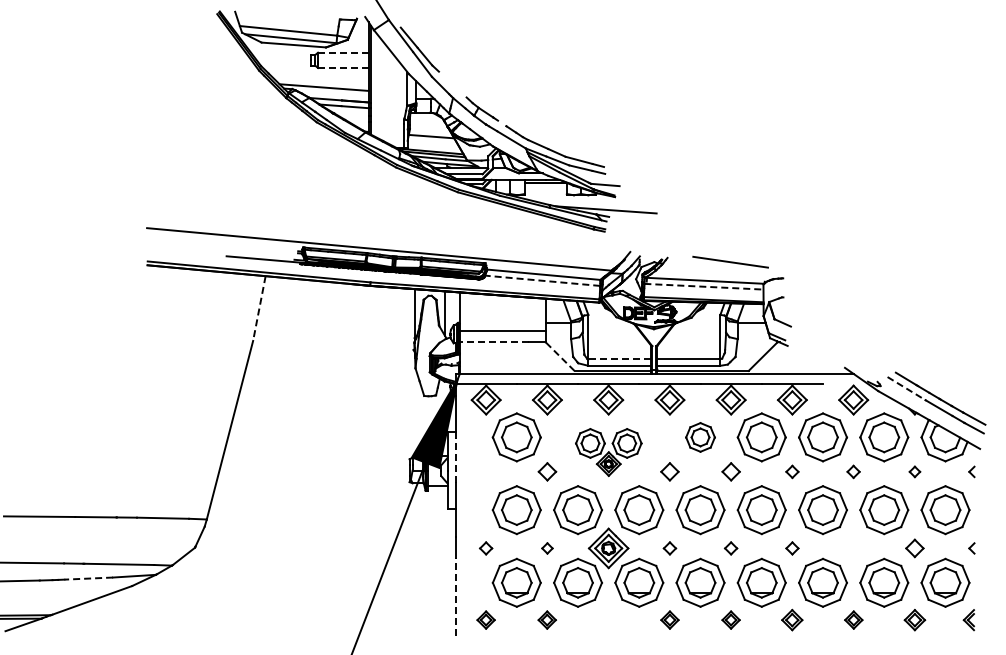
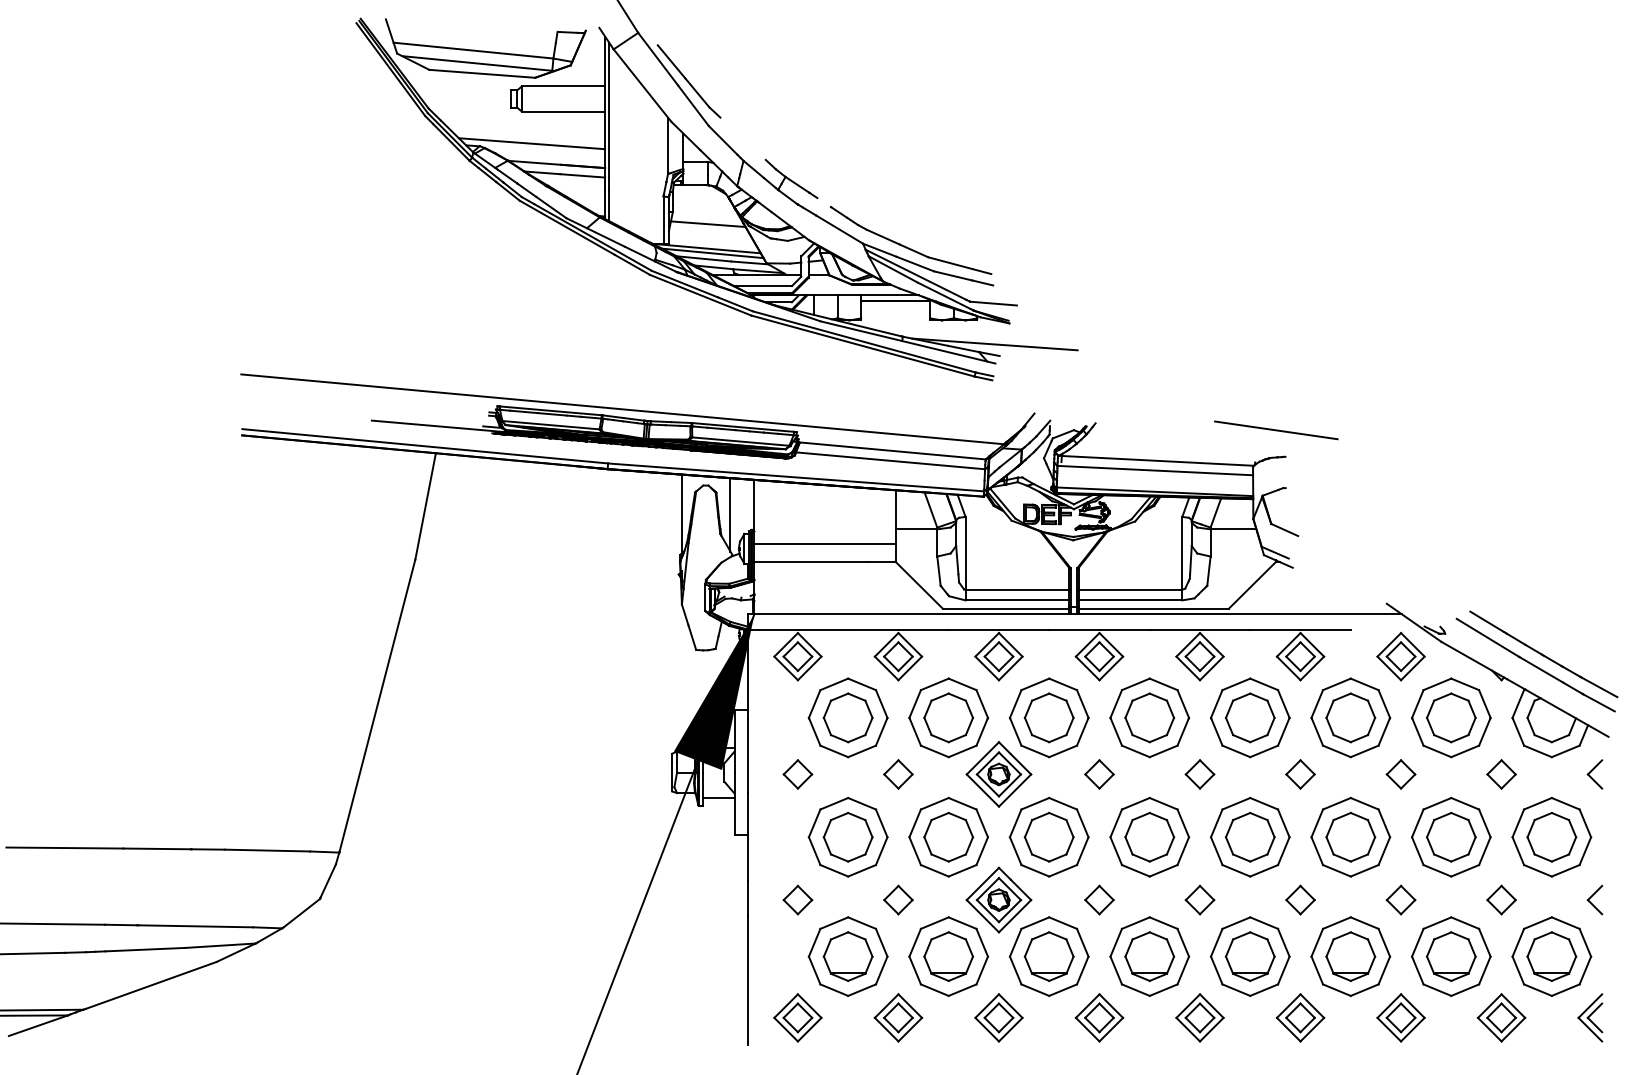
line: (342, 52) -> (562, 86), dashed -> solid
line: (342, 68) -> (562, 112), dashed -> solid
line: (730, 262) -> (1276, 430), moved
line: (542, 280) -> (890, 460), dashed -> solid
line: (703, 286) -> (1154, 470), dashed -> solid
line: (259, 308) -> (425, 506), dashed -> solid
line: (494, 342) -> (811, 562), dashed -> solid
line: (559, 356) -> (918, 585), dashed -> solid
line: (619, 359) -> (1016, 590), dashed -> solid
line: (906, 388) -> (1487, 637), dashed -> solid
part: (700, 437) -> (1149, 718), size x1.67
part: (608, 452) -> (998, 742), size x1.67
line: (455, 460) -> (747, 755), dashed -> solid
part: (485, 471) -> (796, 773), added
part: (792, 471) -> (1300, 773), size x1.43
part: (853, 471) -> (1400, 773), size x1.43
part: (914, 471) -> (1500, 773), size x1.67
part: (971, 471) -> (1594, 773), size x1.67
part: (485, 548) -> (796, 900), size x1.43
part: (547, 548) -> (898, 900), size x1.67
part: (669, 548) -> (1098, 900), size x1.43
part: (730, 548) -> (1198, 900), size x1.43
part: (792, 548) -> (1300, 900), size x1.43
part: (853, 548) -> (1400, 900), added
part: (971, 548) -> (1594, 900), size x1.67
line: (88, 578) -> (145, 949), dashed -> solid
line: (455, 596) -> (747, 979), dashed -> solid
part: (485, 619) -> (796, 1016), size x1.67
part: (546, 619) -> (896, 1016), size x1.67
part: (608, 619) -> (998, 1016), added
part: (669, 619) -> (1098, 1016), size x1.67
part: (730, 619) -> (1198, 1016), size x1.67
part: (791, 619) -> (1299, 1016), size x1.43
part: (853, 619) -> (1400, 1016), size x1.67
part: (914, 619) -> (1500, 1016), size x1.43
part: (968, 619) -> (1589, 1016), size x1.43

